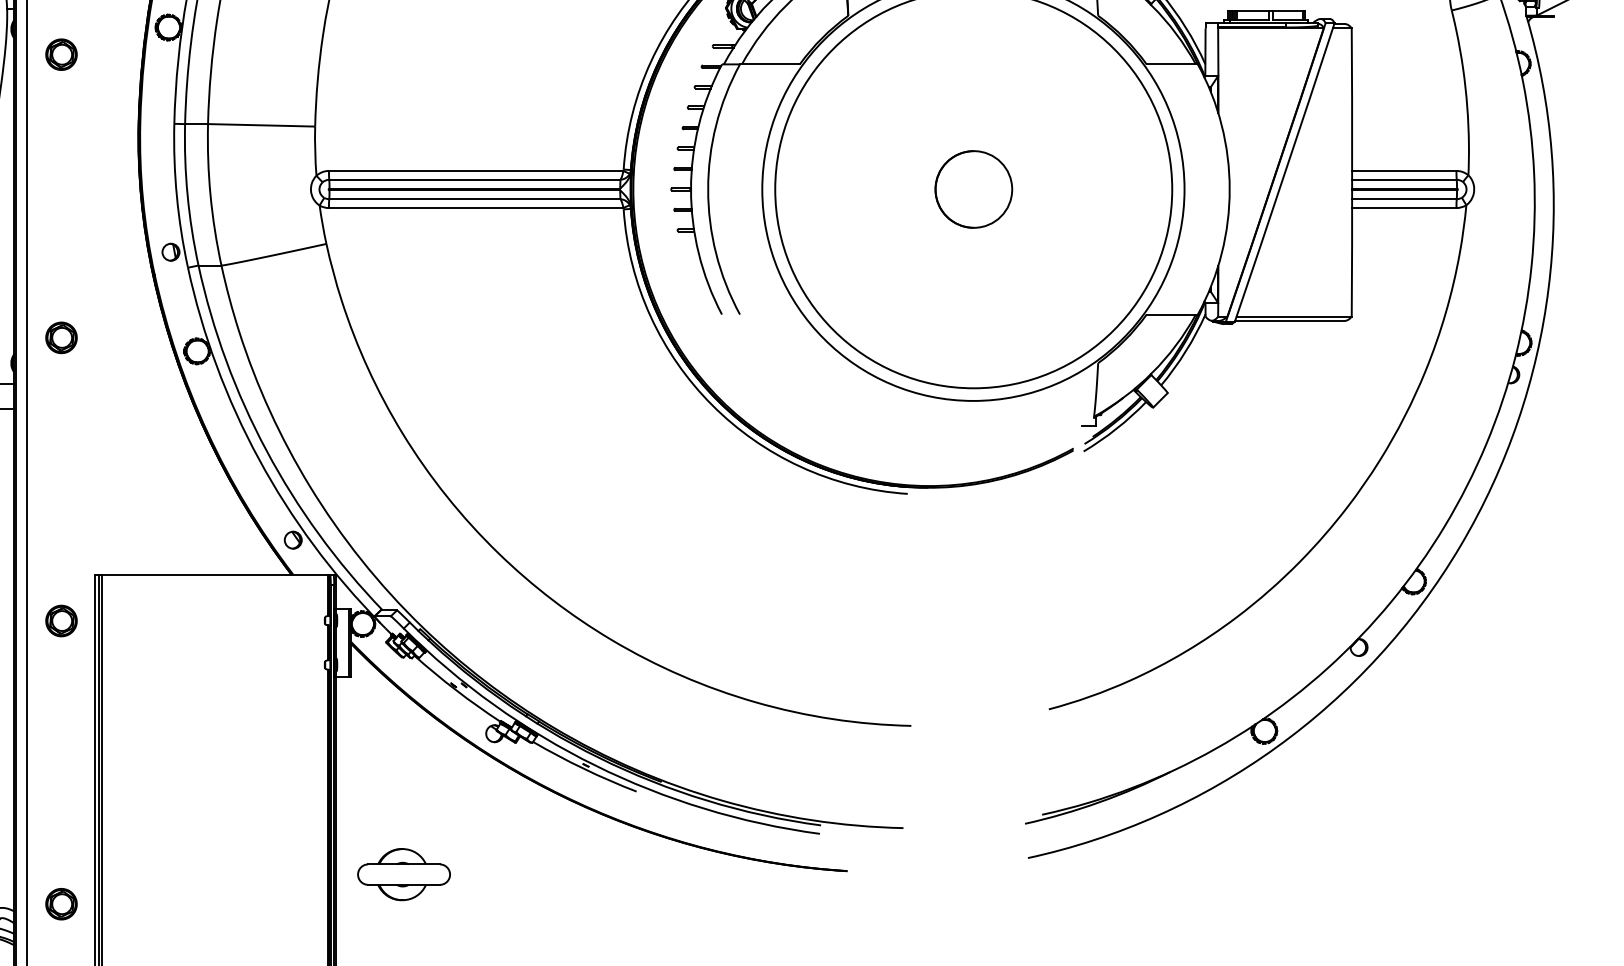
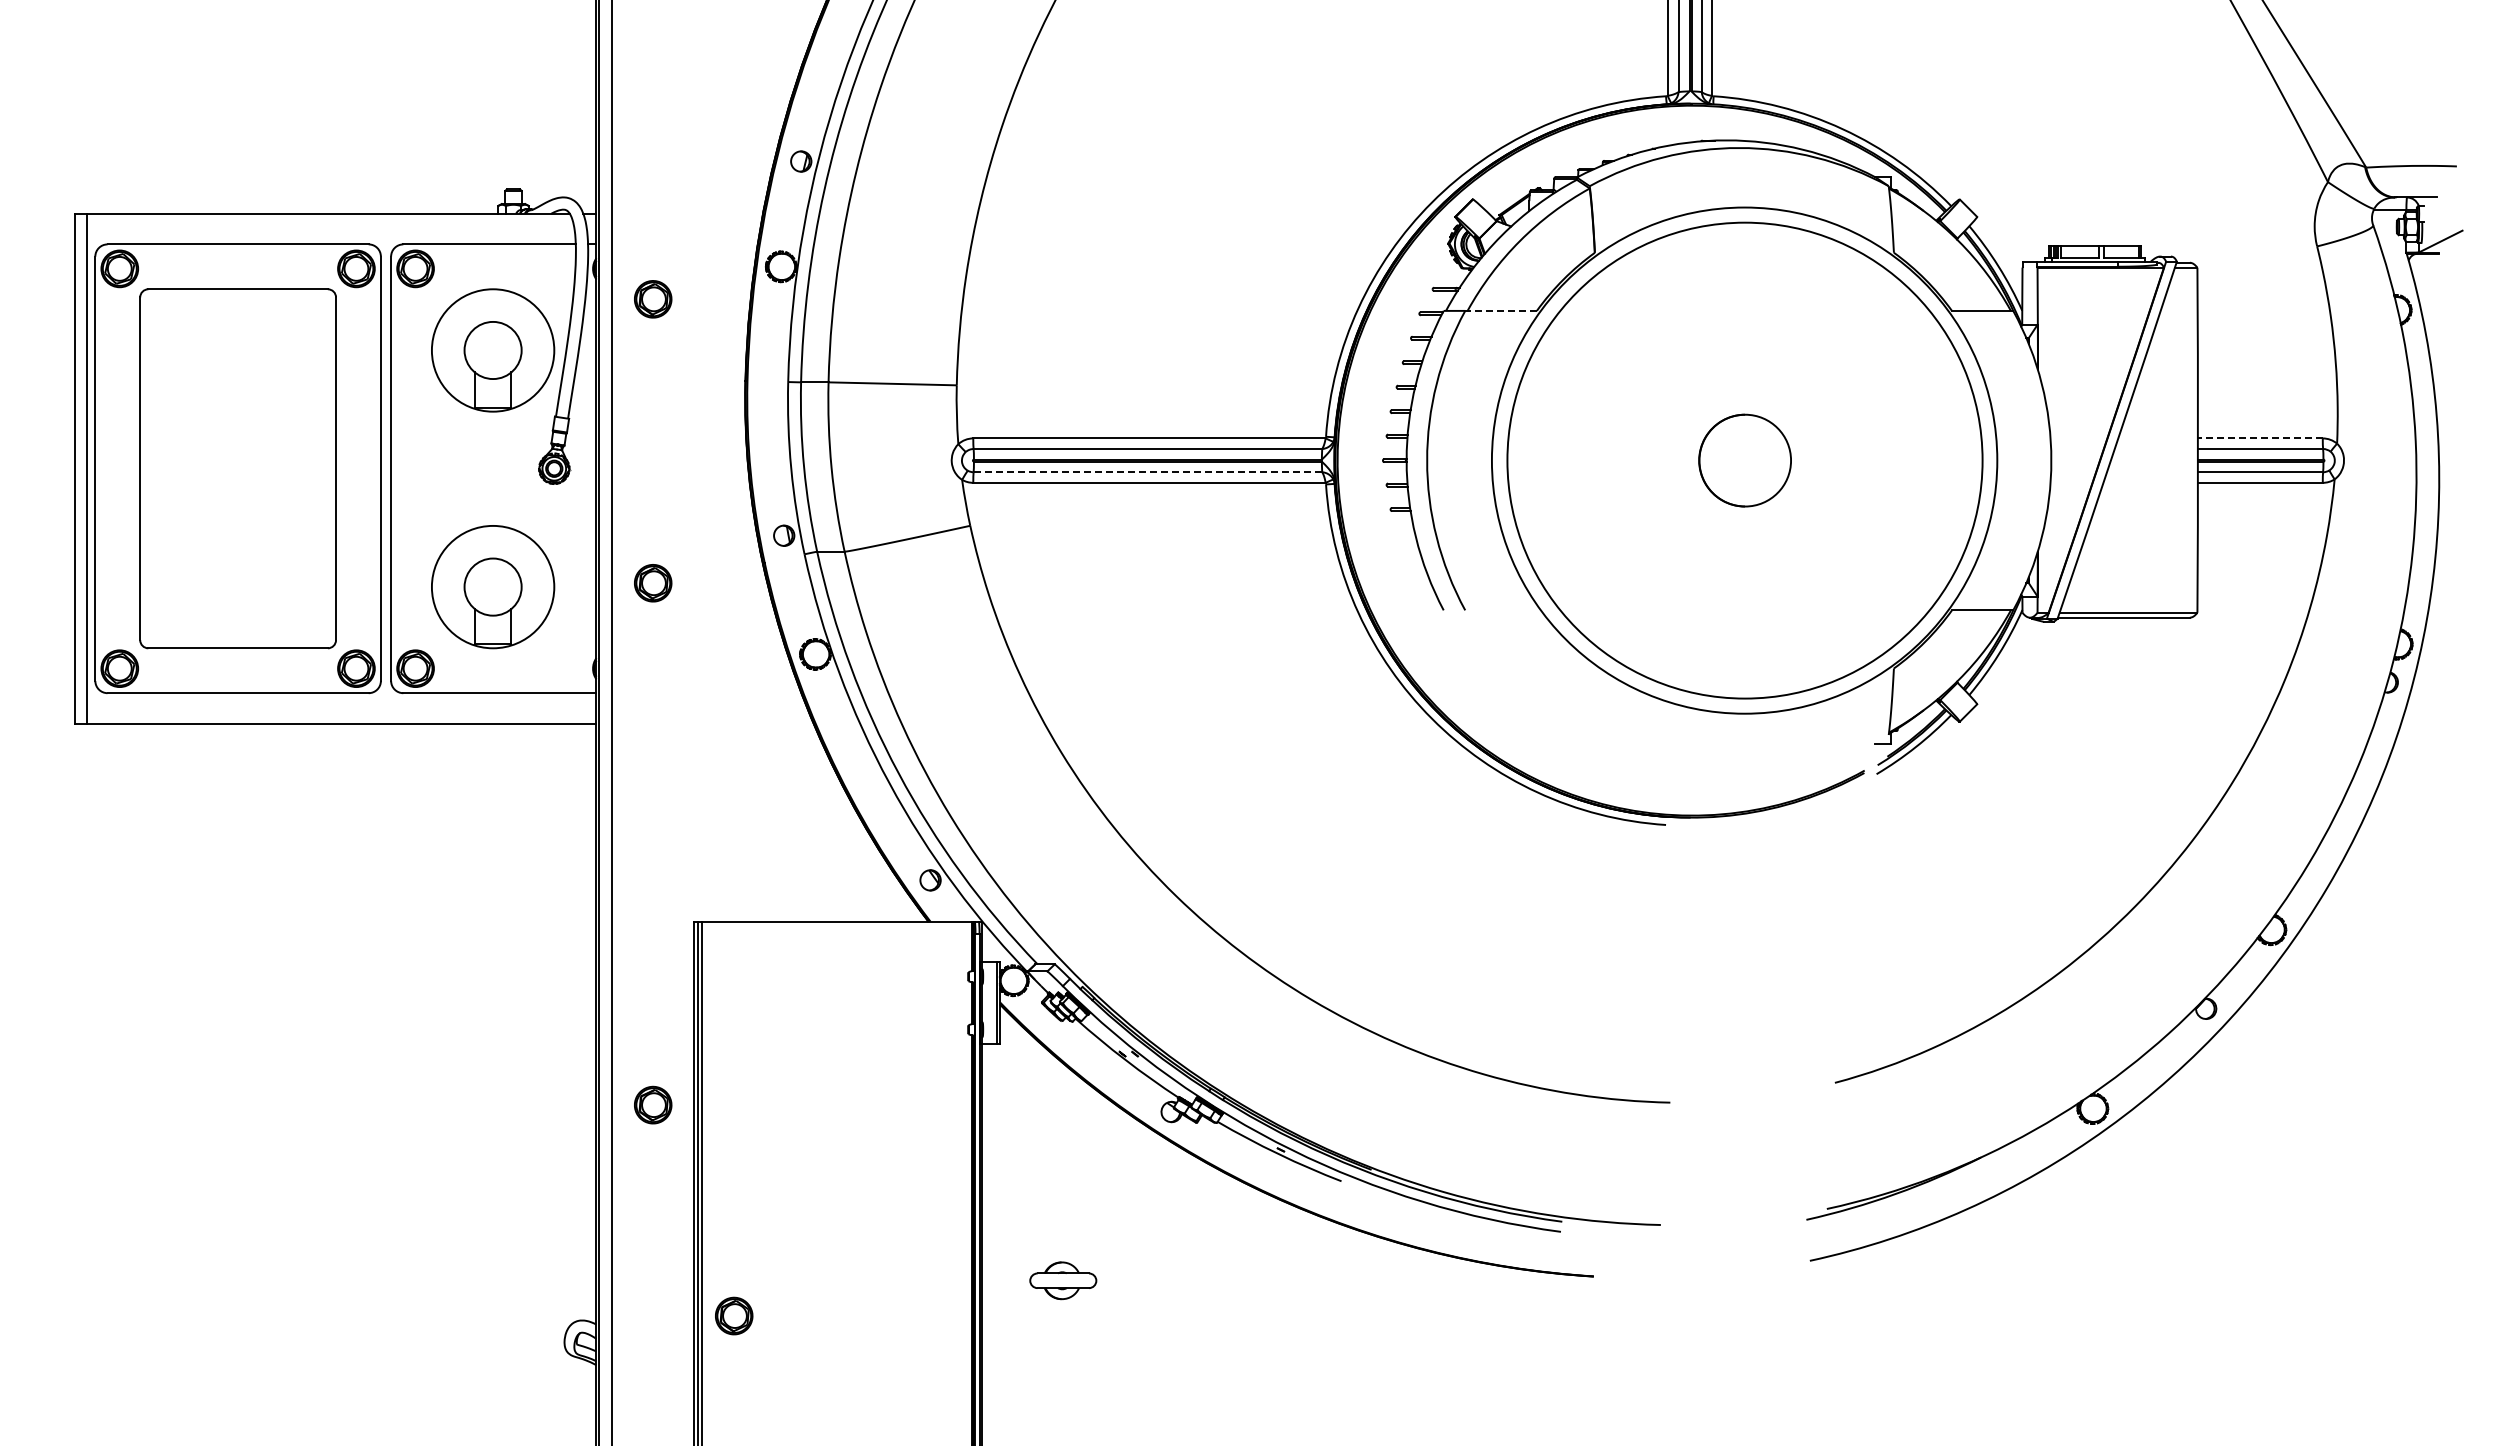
line: (770, 64) -> (1501, 310), solid -> dashed
line: (1403, 170) -> (2259, 438), solid -> dashed
line: (474, 199) -> (1147, 472), solid -> dashed
part: (61, 338) -> (653, 583), moved
part: (61, 620) -> (653, 1104), moved
part: (404, 874) -> (1063, 1280), size x0.6
part: (61, 903) -> (734, 1315), moved

